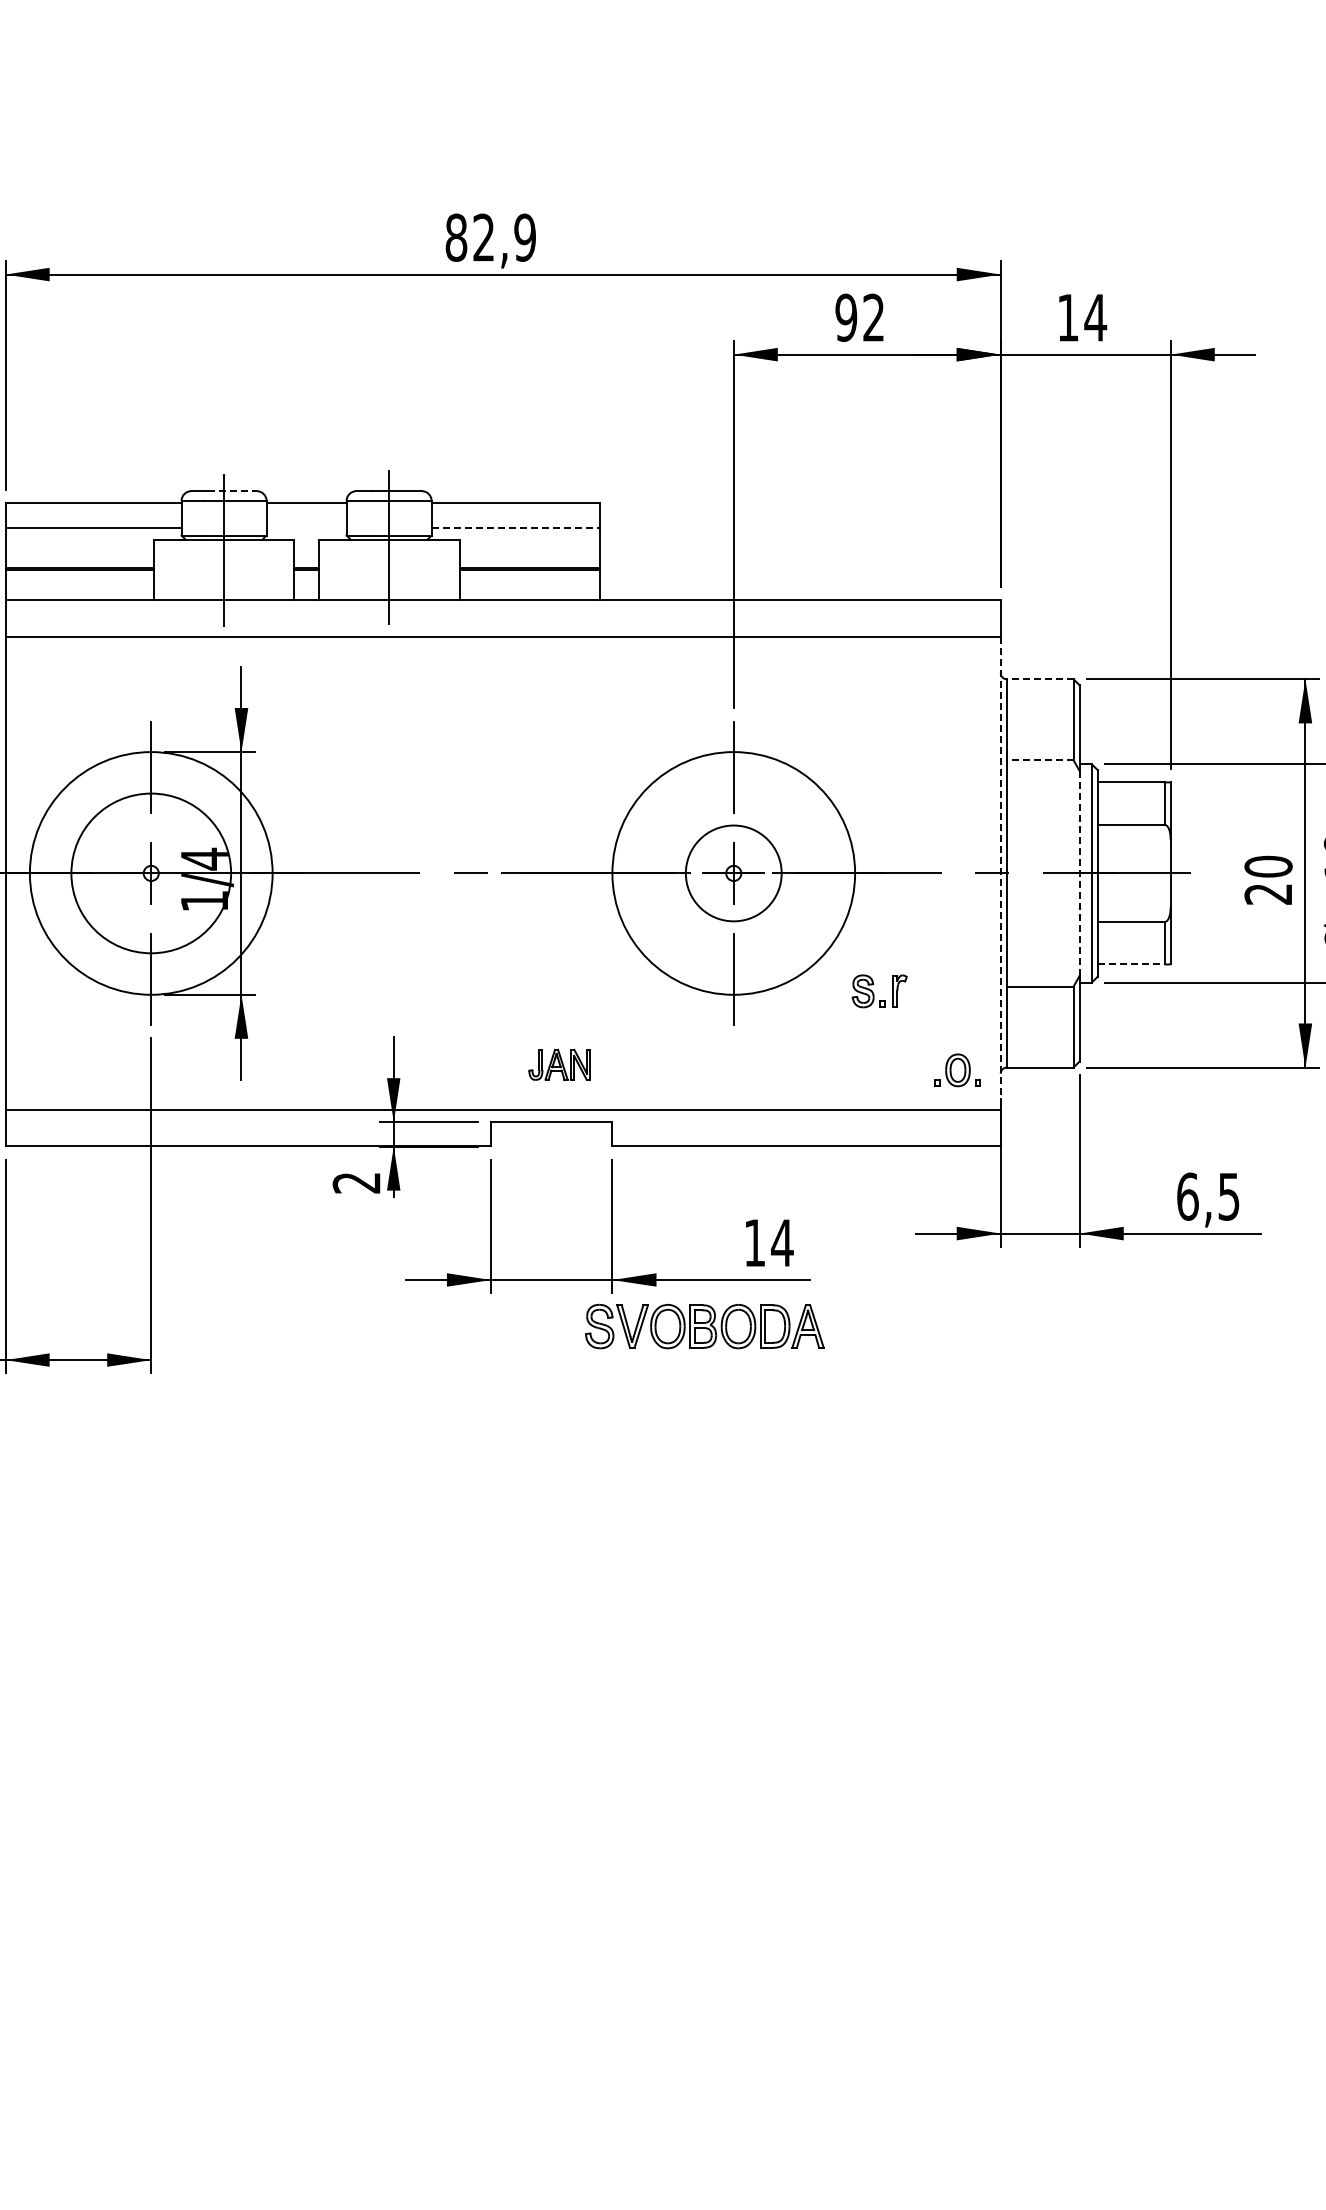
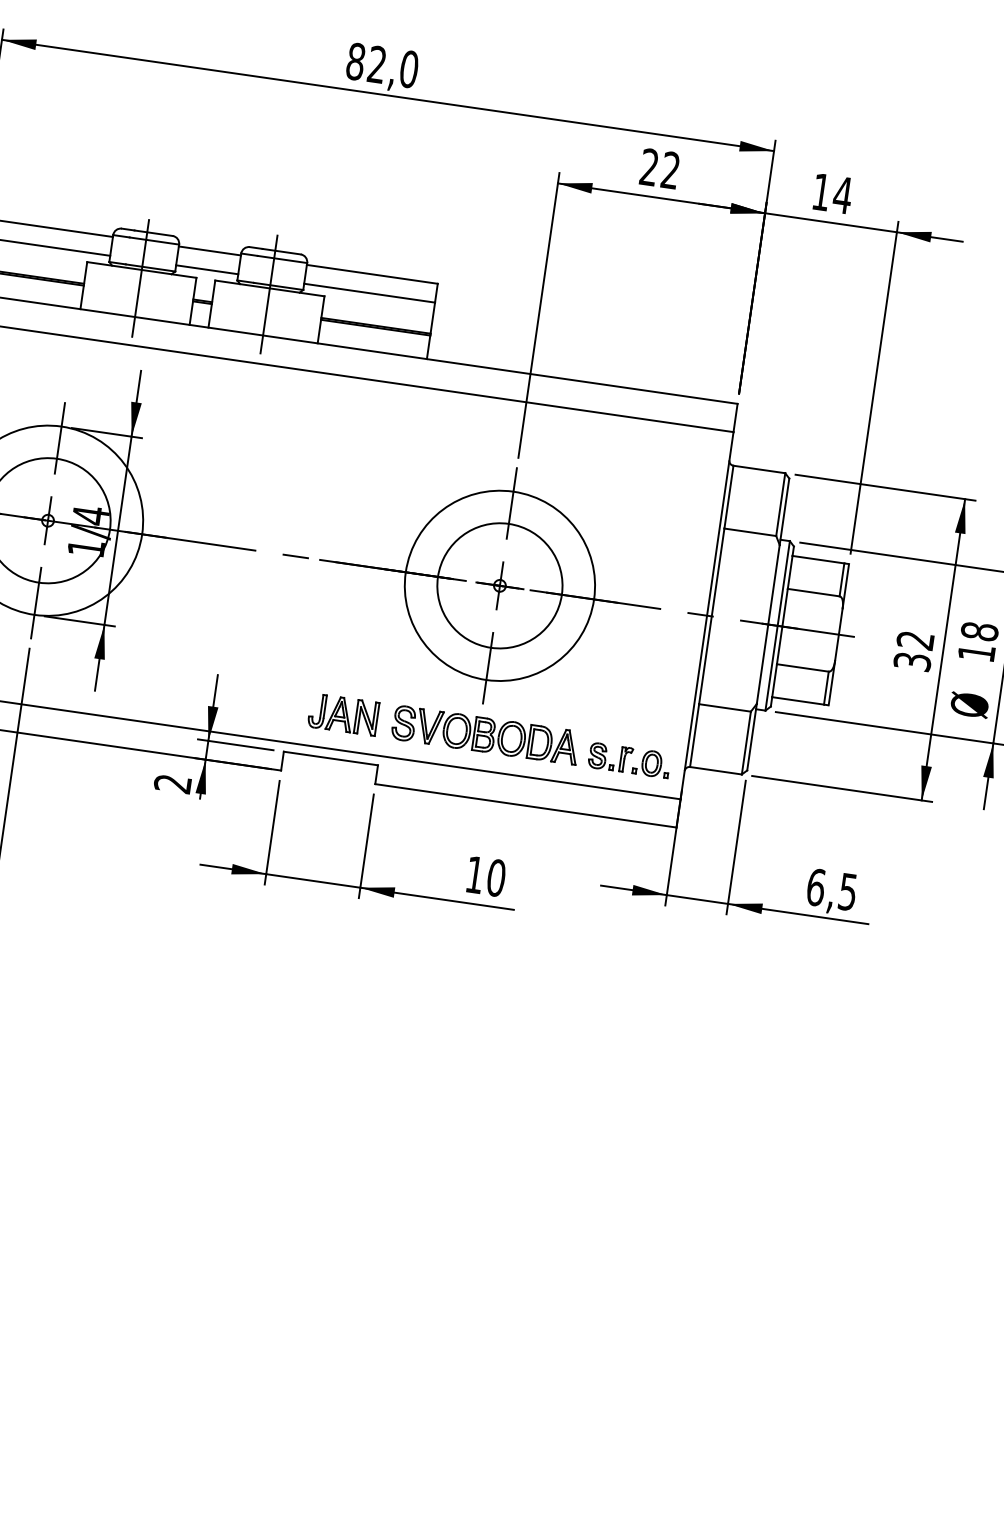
text: (525, 237) -> (409, 69), 82,9 -> 82,0
text: (846, 317) -> (649, 167), 92 -> 22
line: (232, 491) -> (153, 233), dashed -> solid
line: (306, 527) -> (207, 269), added
line: (516, 527) -> (370, 293), dashed -> solid
line: (1039, 679) -> (758, 469), dashed -> solid
line: (1039, 760) -> (749, 532), dashed -> solid
circle: (733, 873) -> (499, 585), size x1.67
line: (1000, 873) -> (706, 615), dashed -> solid
line: (1079, 873) -> (768, 624), dashed -> solid
text: (1268, 879) -> (914, 650), 20 -> 32
line: (1131, 964) -> (798, 700), dashed -> solid
part: (879, 991) -> (610, 757), moved
part: (559, 1064) -> (343, 714), size x1.43
text: (782, 1242) -> (496, 877), 14 -> 10
part: (704, 1326) -> (485, 735), moved

